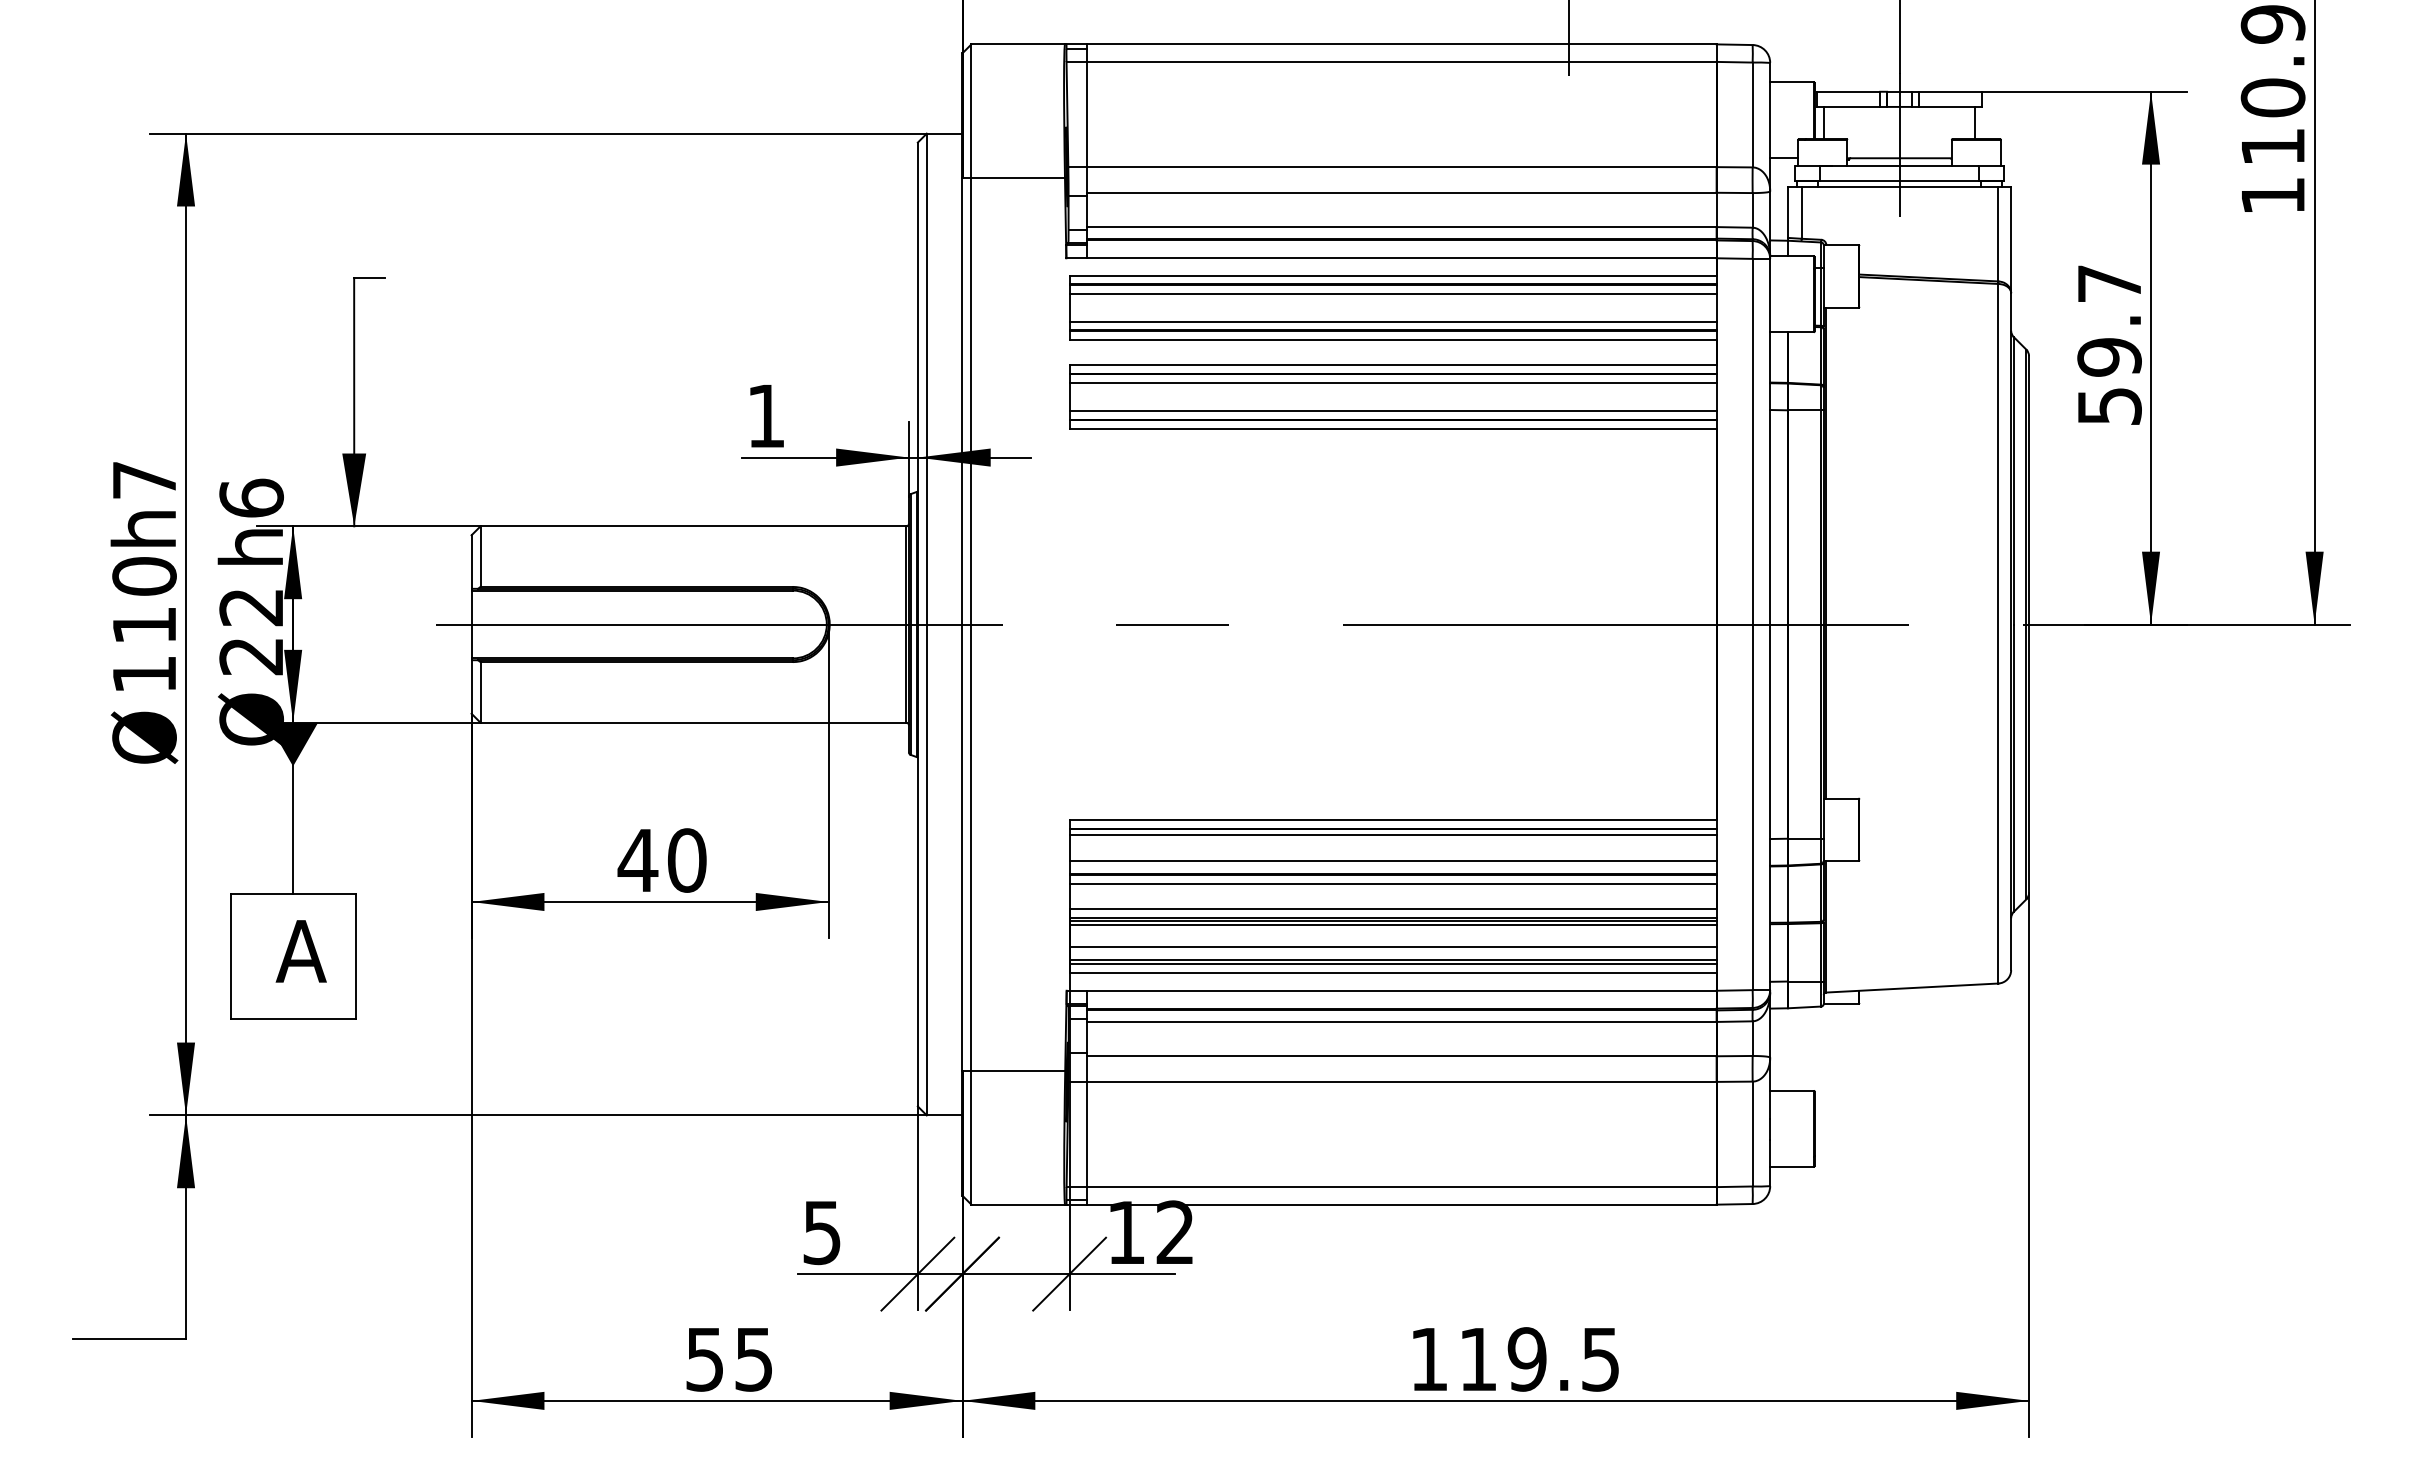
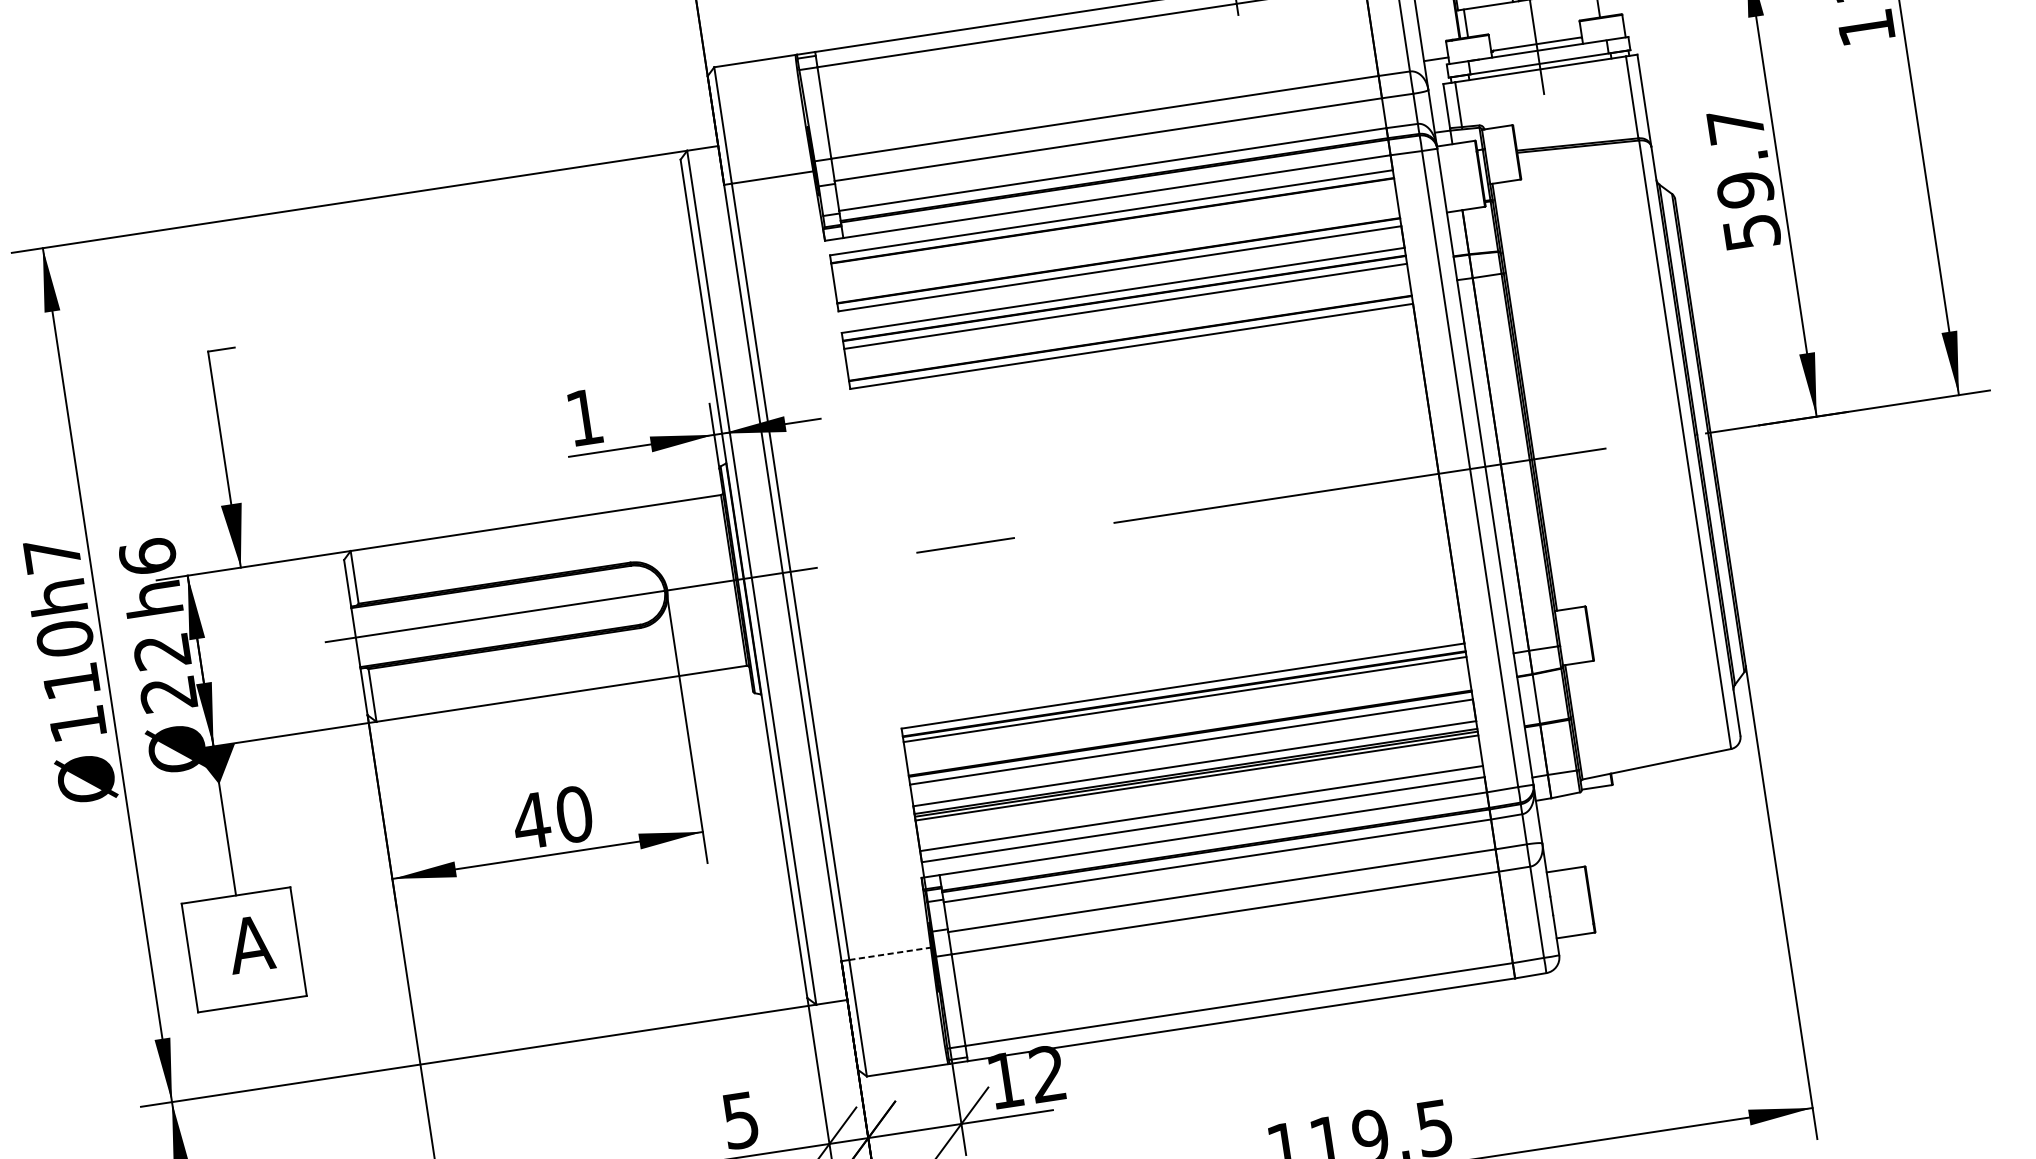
line: (1392, 293) -> (1113, 228), removed
line: (1392, 321) -> (1116, 252), removed
line: (1392, 410) -> (1128, 330), removed
line: (1392, 861) -> (1188, 722), removed
line: (1392, 946) -> (1199, 796), removed
line: (1392, 964) -> (1201, 812), removed
line: (1018, 1070) -> (890, 953), solid -> dashed

